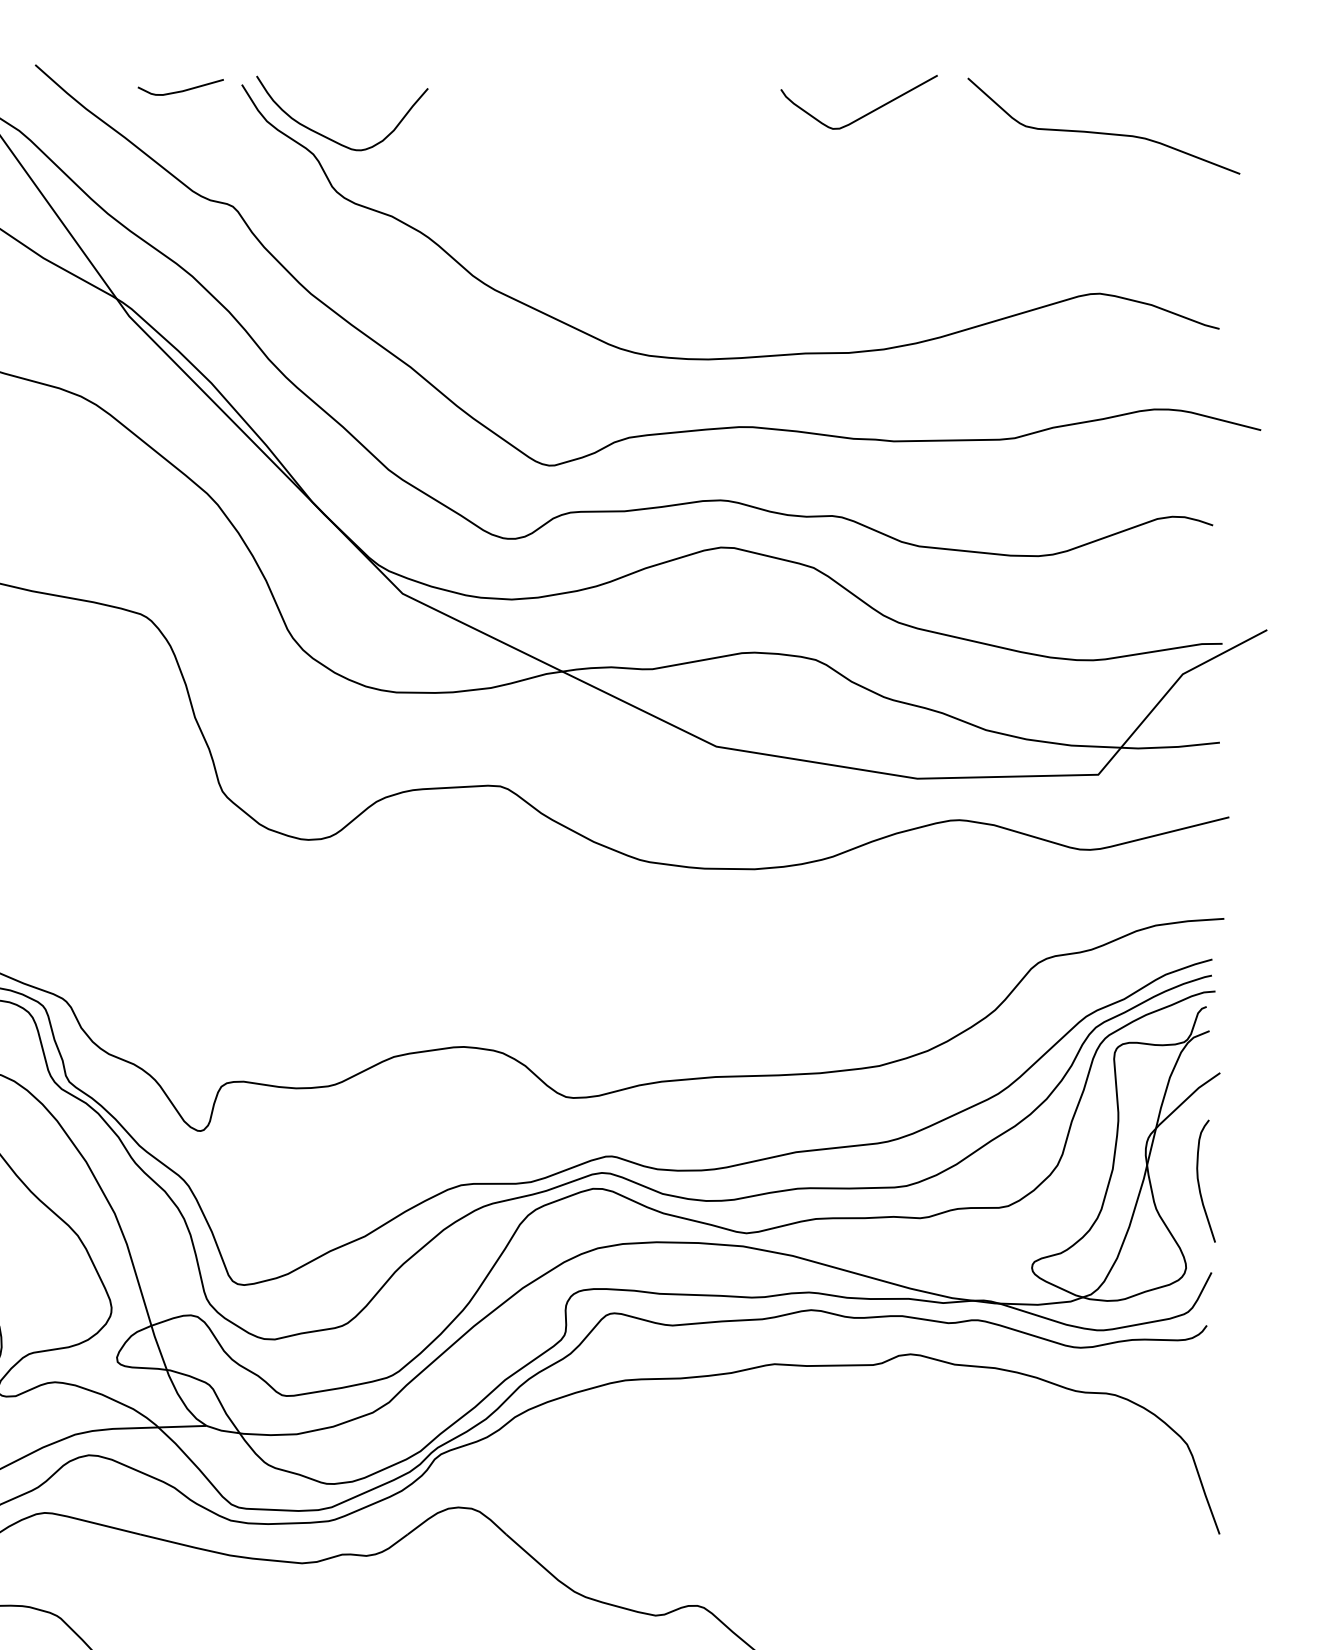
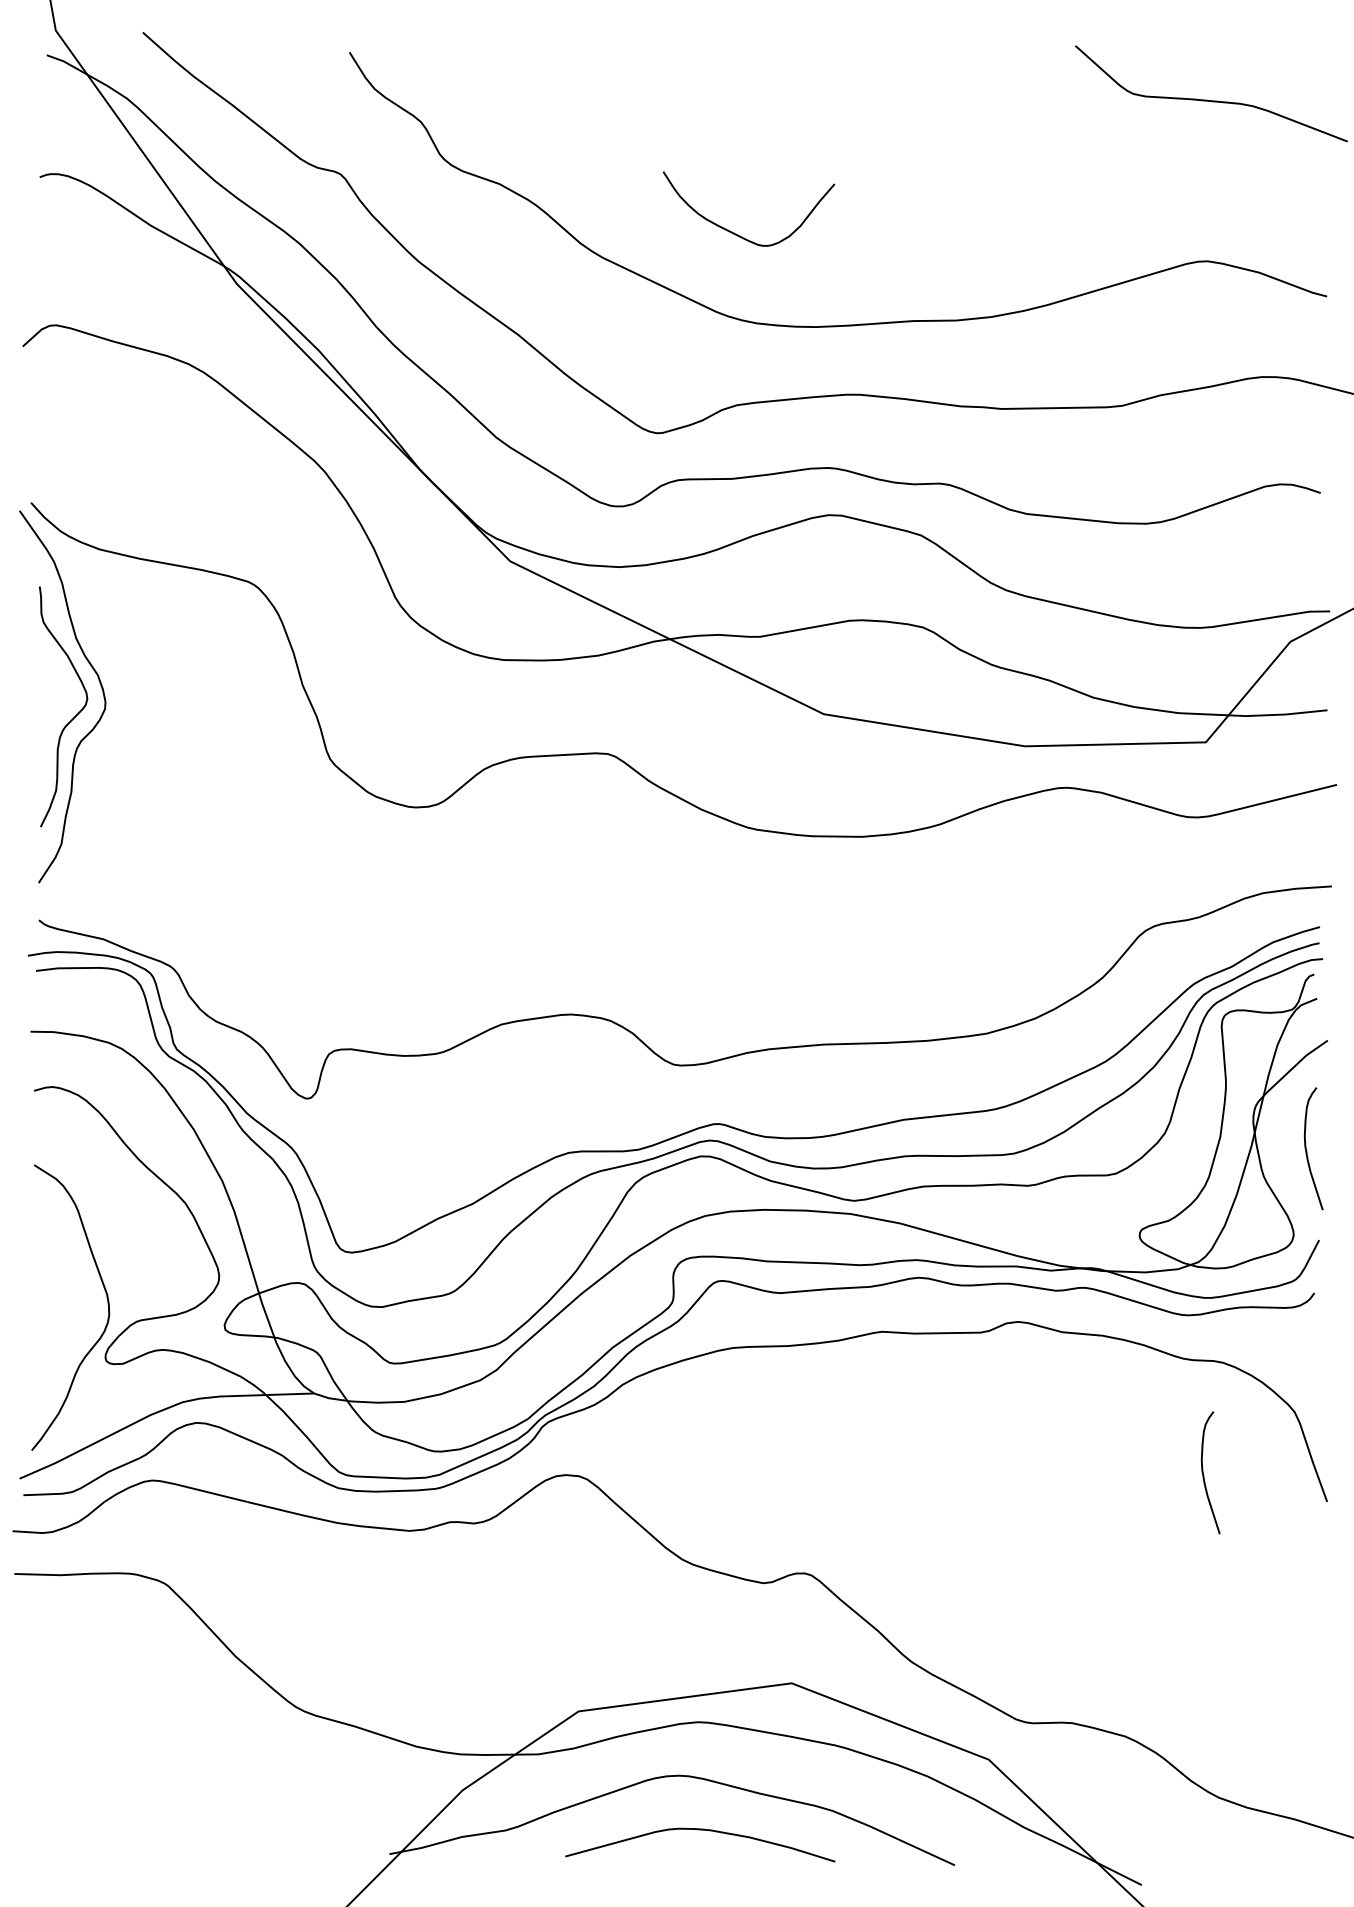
curve: (182, 89) -> (290, 57), removed
curve: (865, 113) -> (973, 81), removed
curve: (329, 137) -> (736, 233), moved
curve: (1096, 1507) -> (1204, 1475), added

